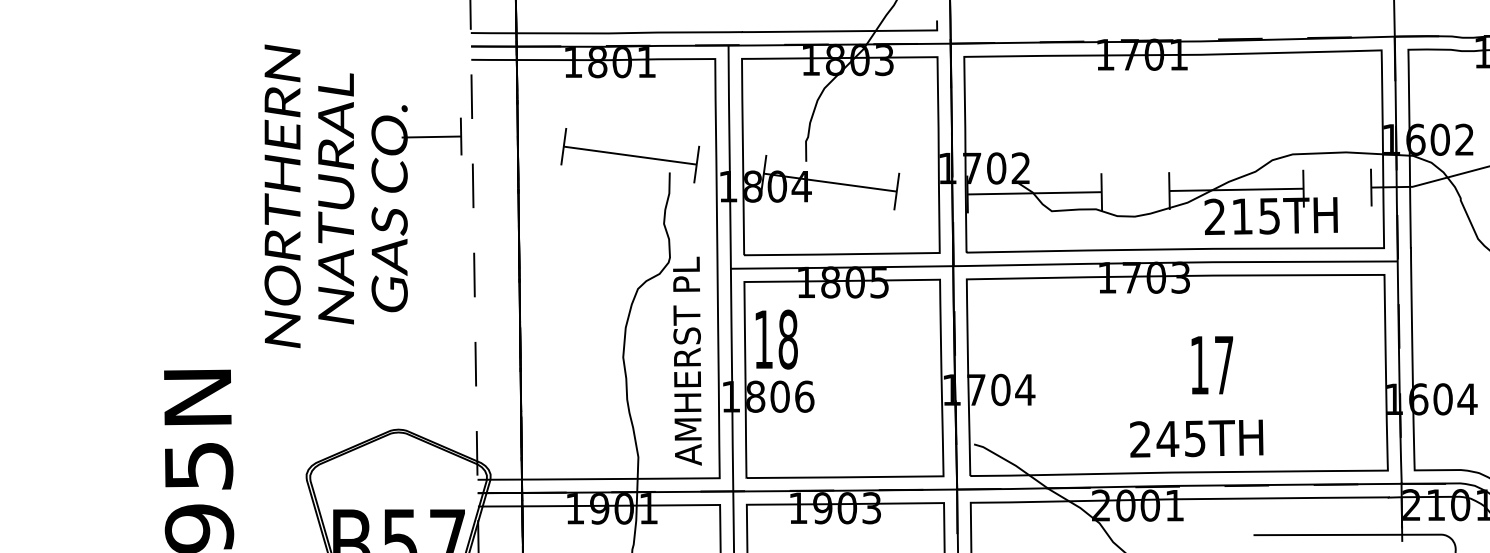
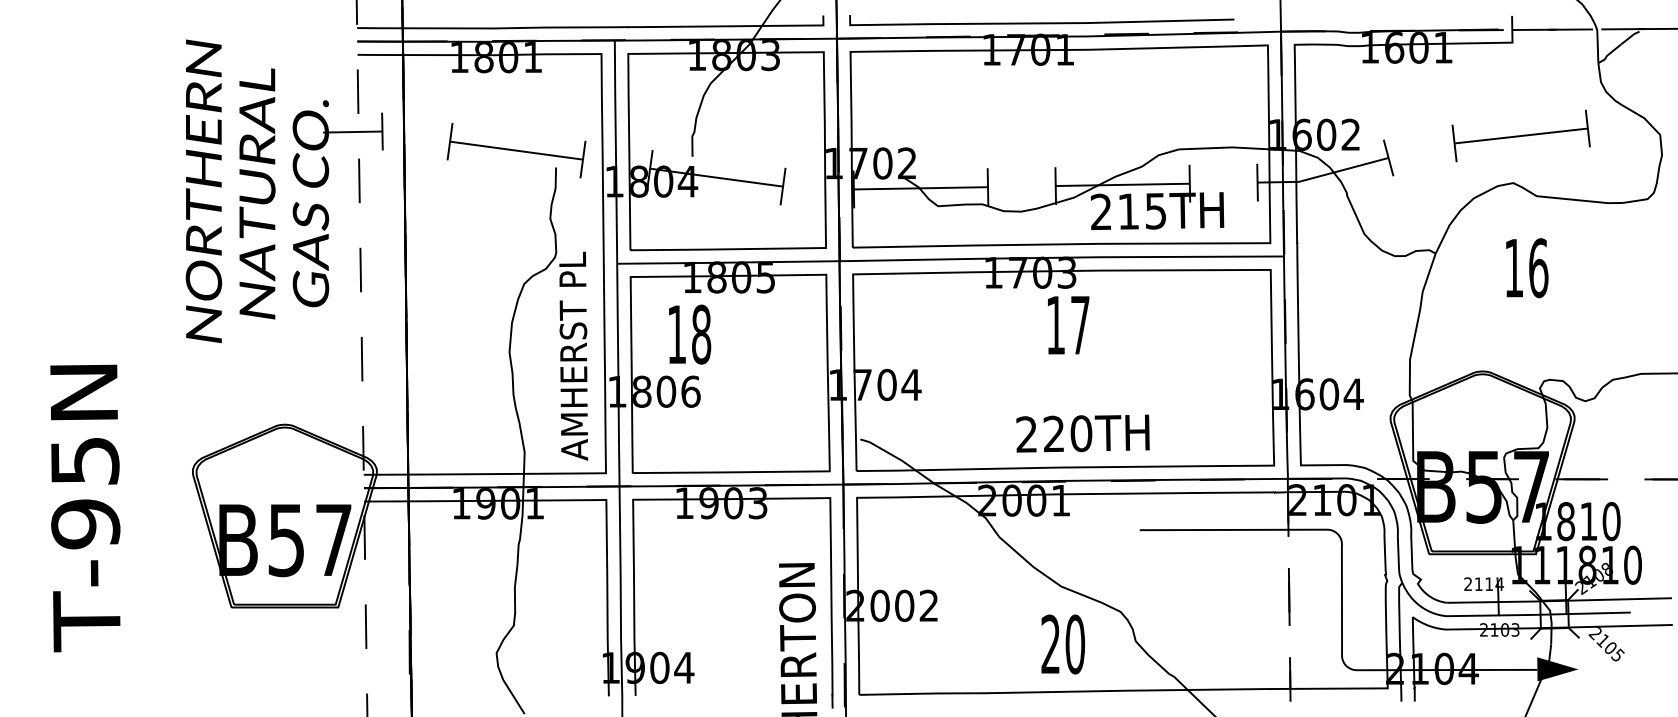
curve: (1155, 27) -> (1041, 22), added
part: (354, 196) -> (275, 191), moved
text: (777, 339) -> (690, 334), moved
text: (1212, 365) -> (1068, 325), moved
text: (1181, 438) -> (1067, 433), 245TH -> 220TH

